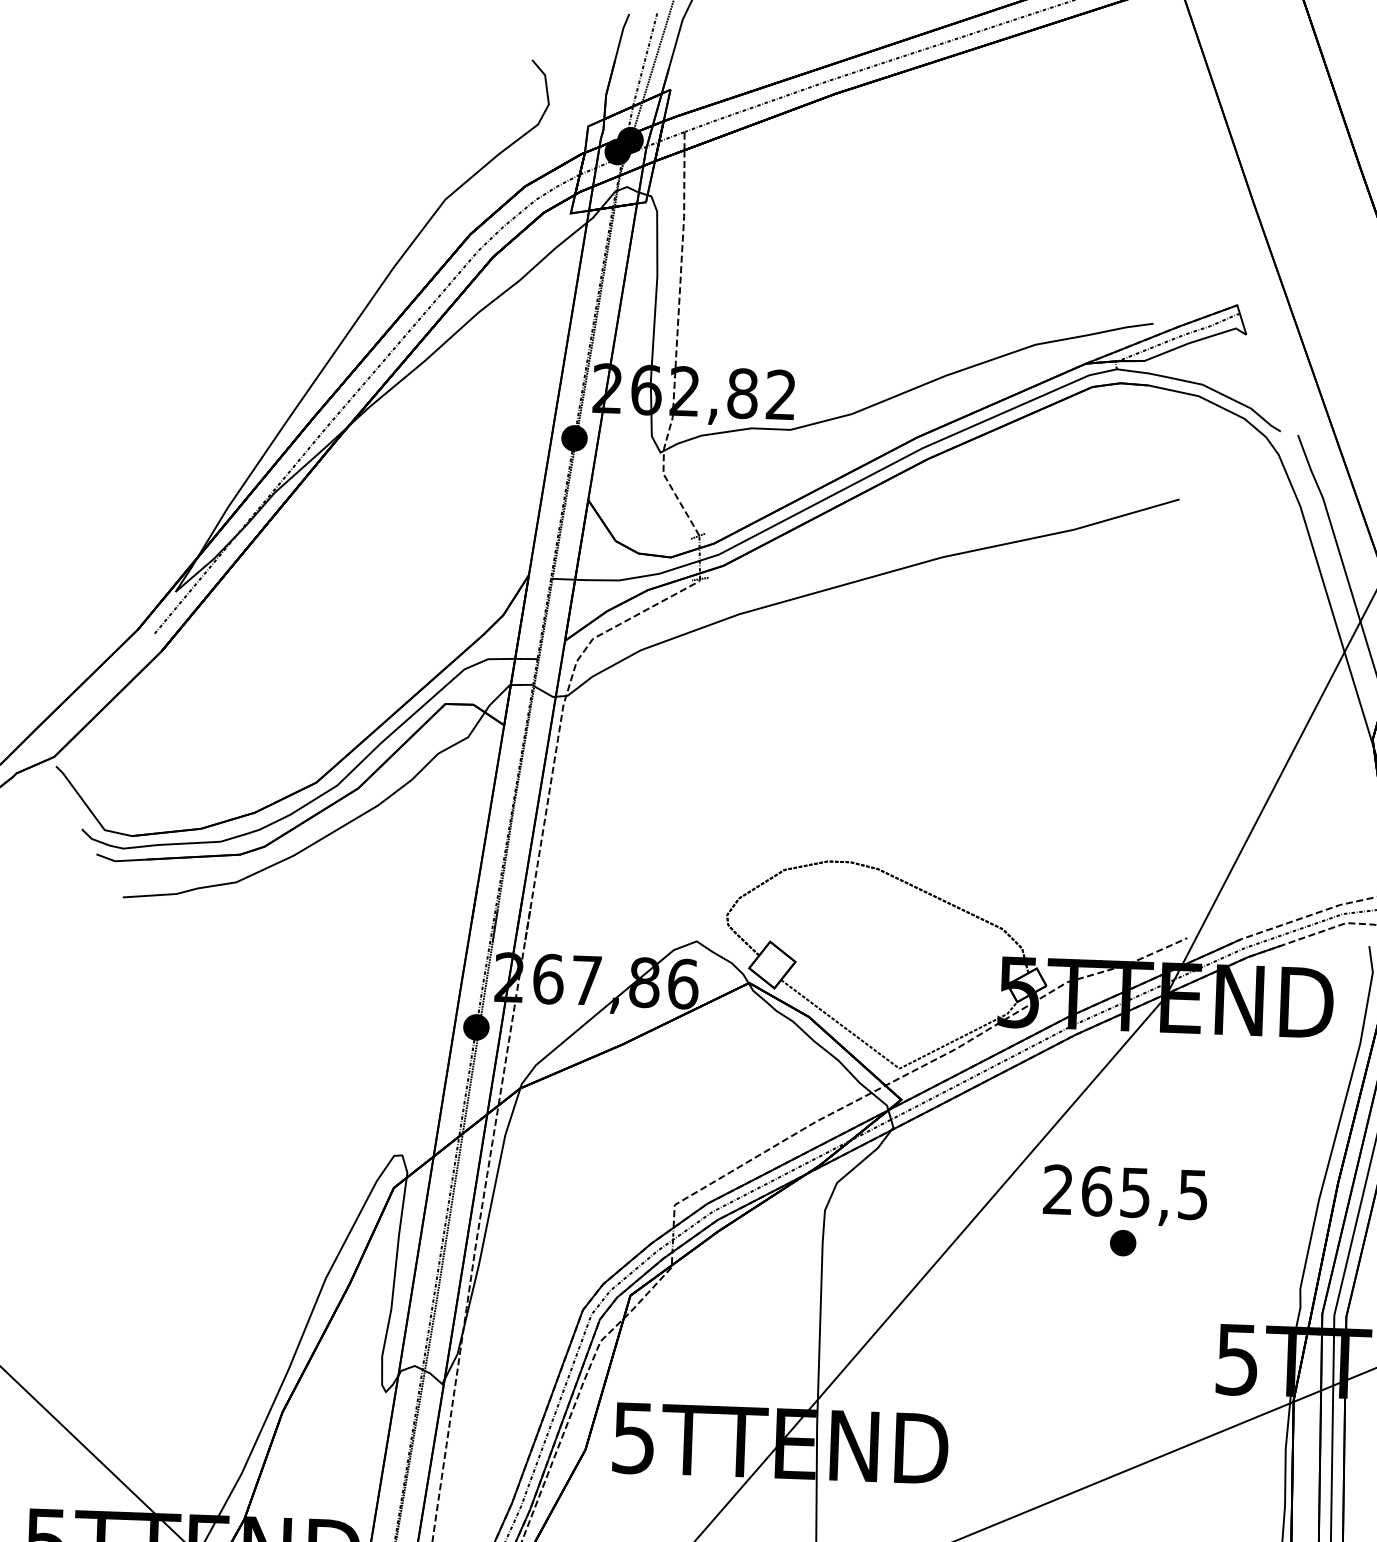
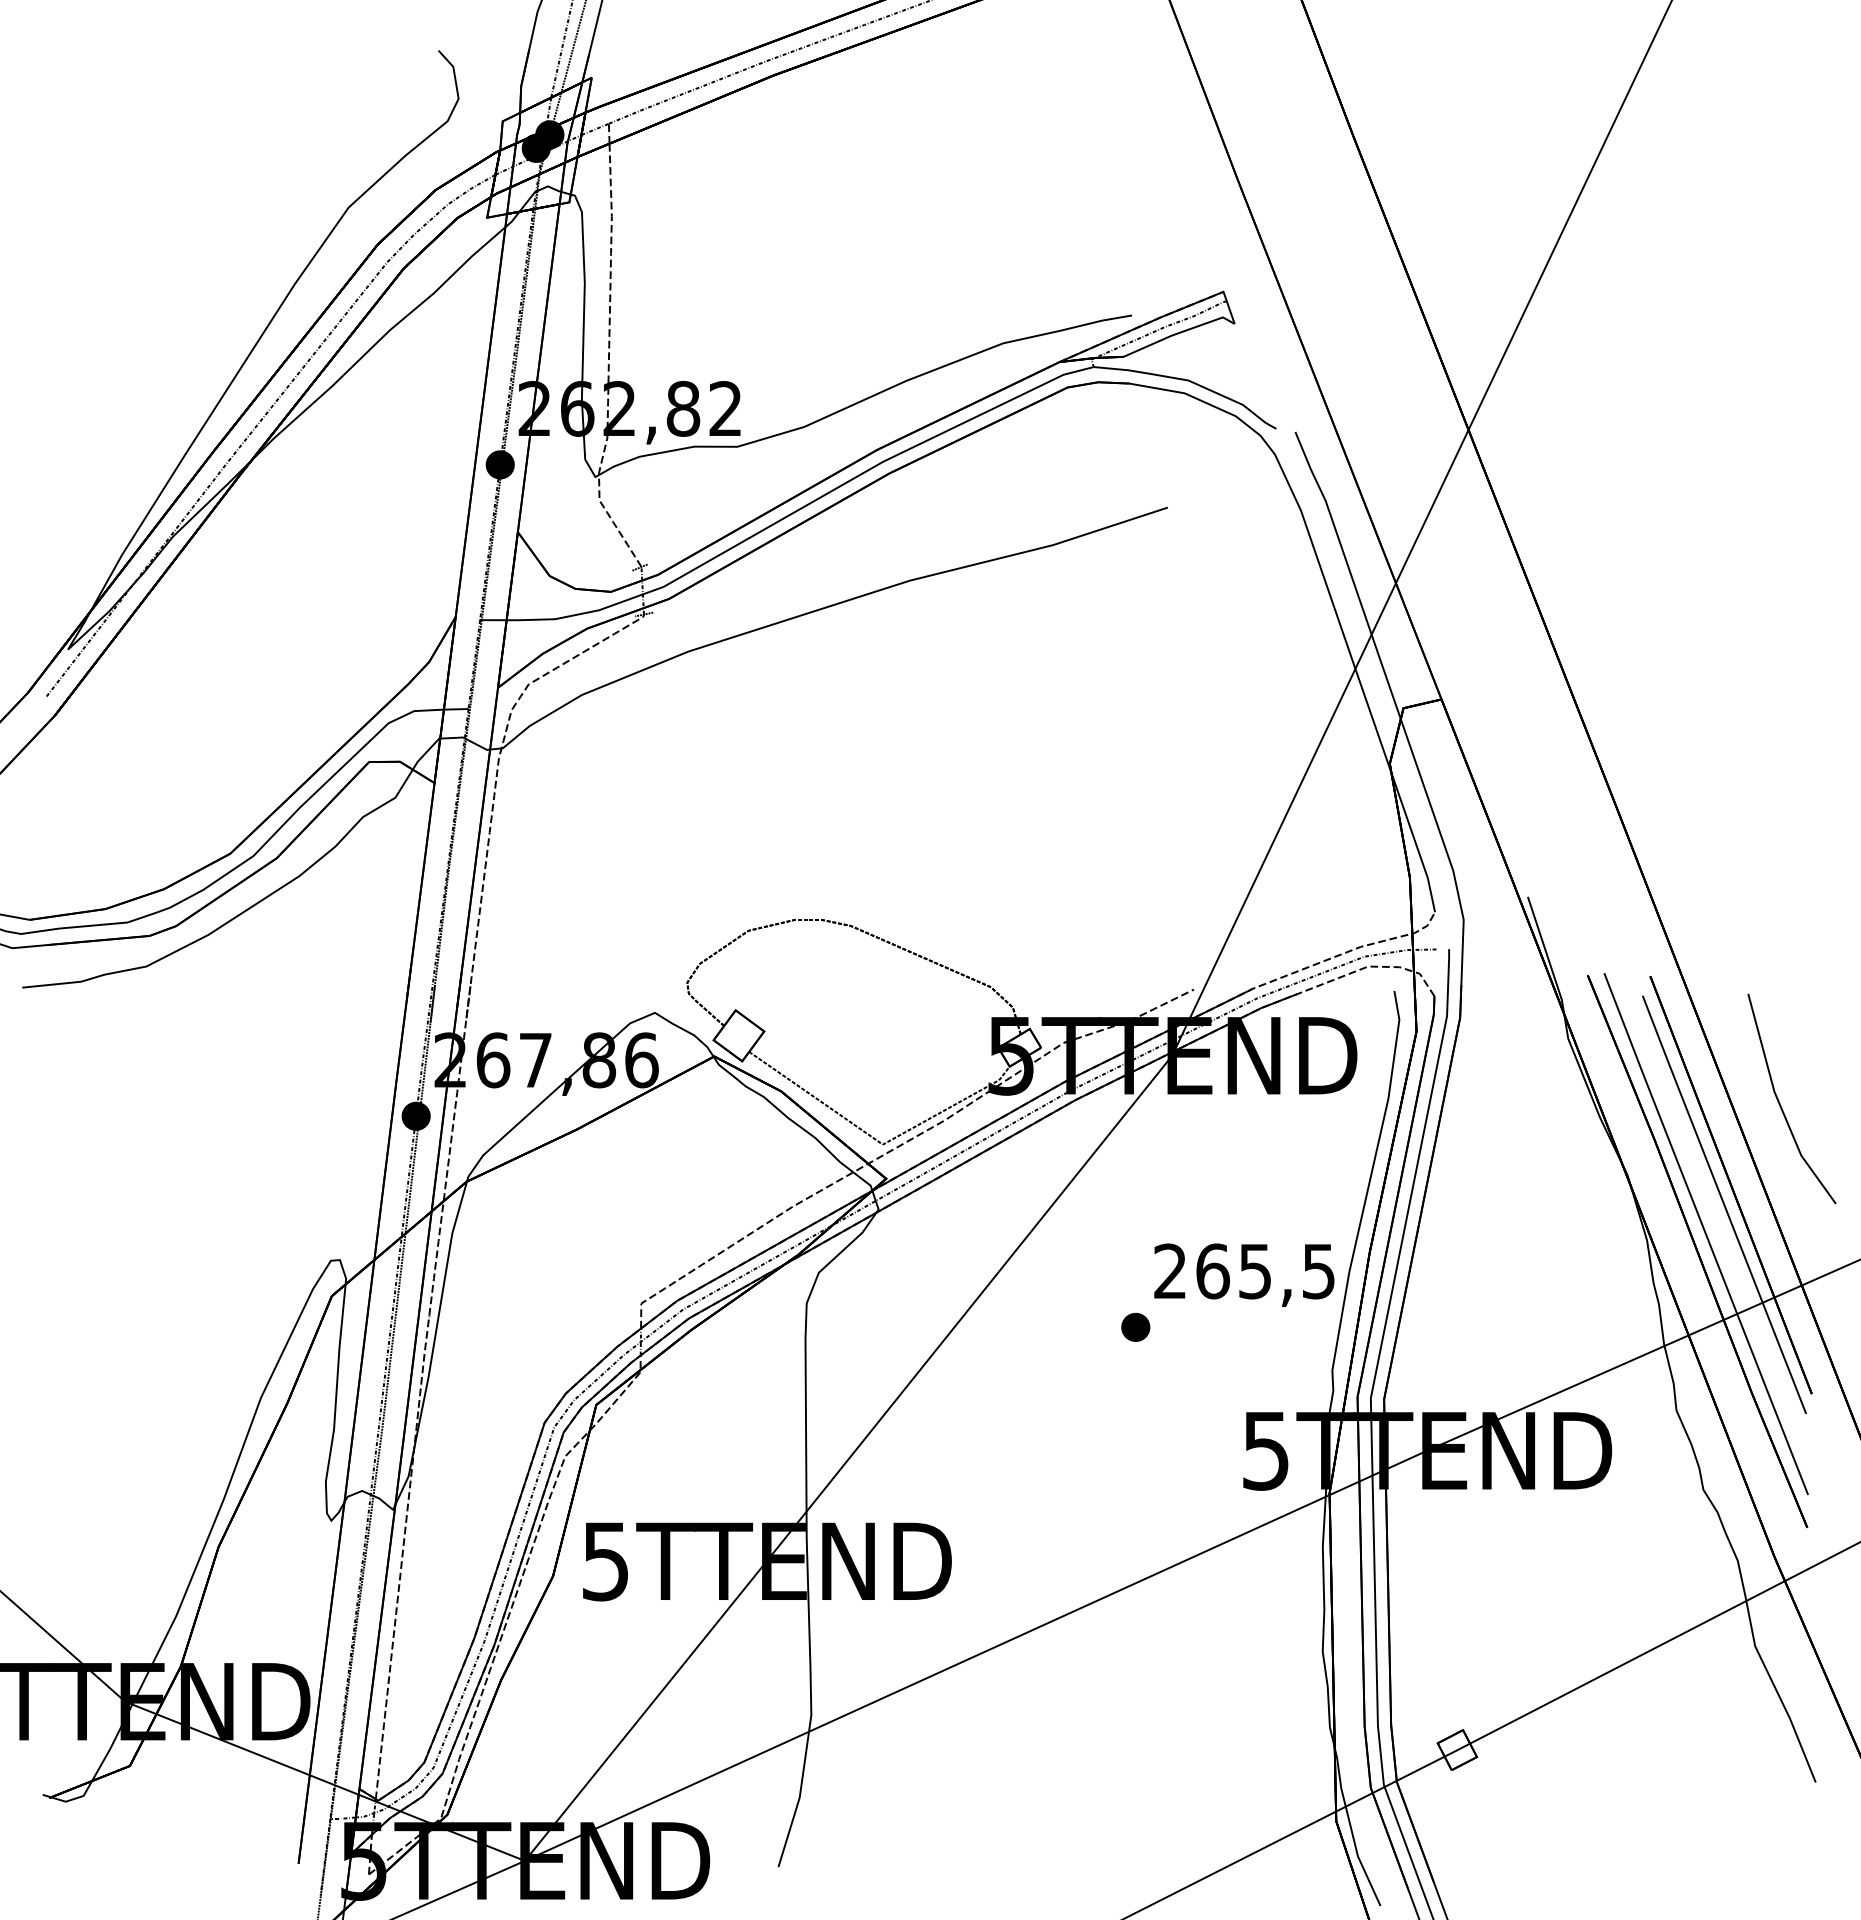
text: (1125, 1195) -> (1244, 1274), moved

